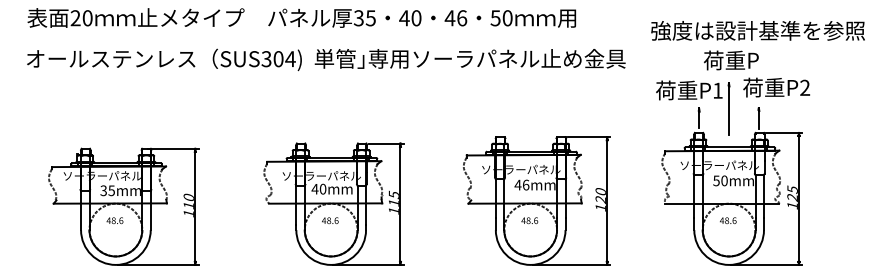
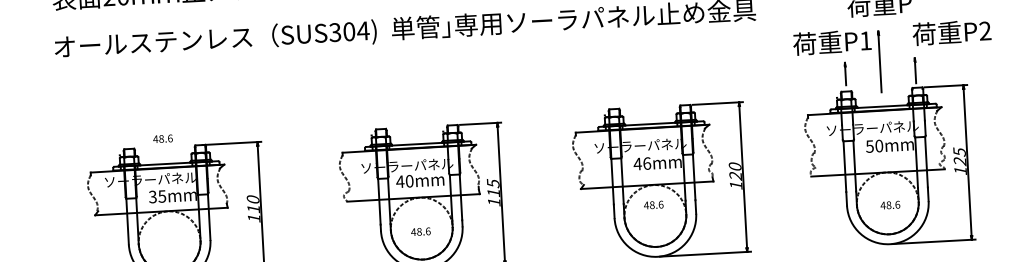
text: (776, 87) -> (951, 32), moved
text: (114, 220) -> (162, 138), moved
text: (330, 220) -> (421, 231), moved
text: (728, 220) -> (890, 204), moved

